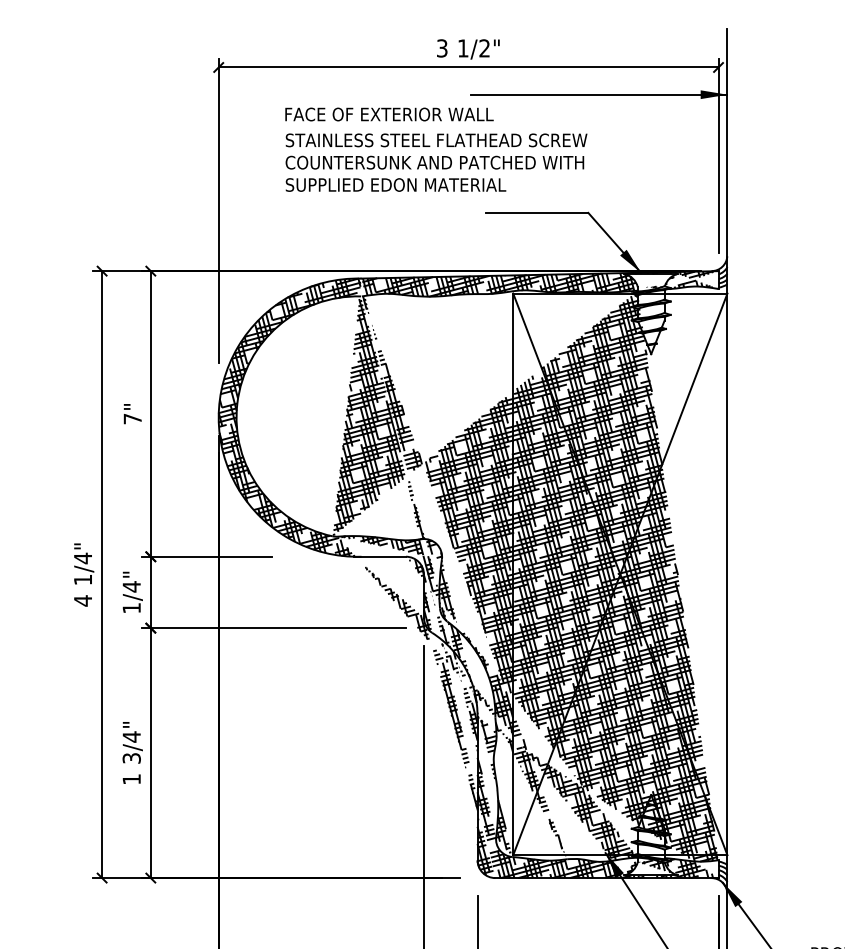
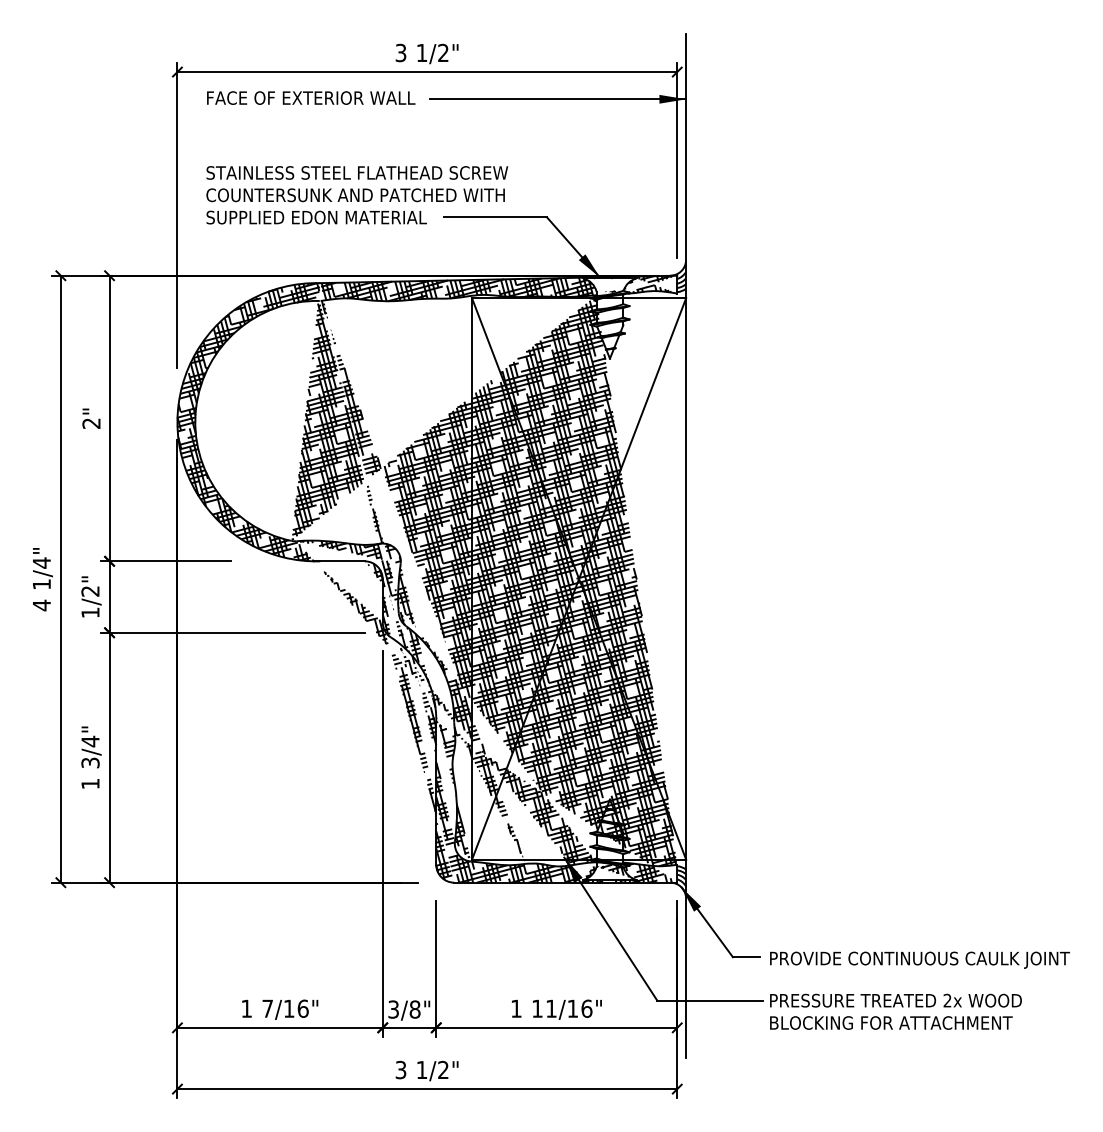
text: (389, 113) -> (311, 97), moved
text: (436, 162) -> (357, 195), moved
text: (132, 418) -> (91, 423), 7" -> 2"
text: (131, 586) -> (90, 591), 1/4" -> 1/2"

